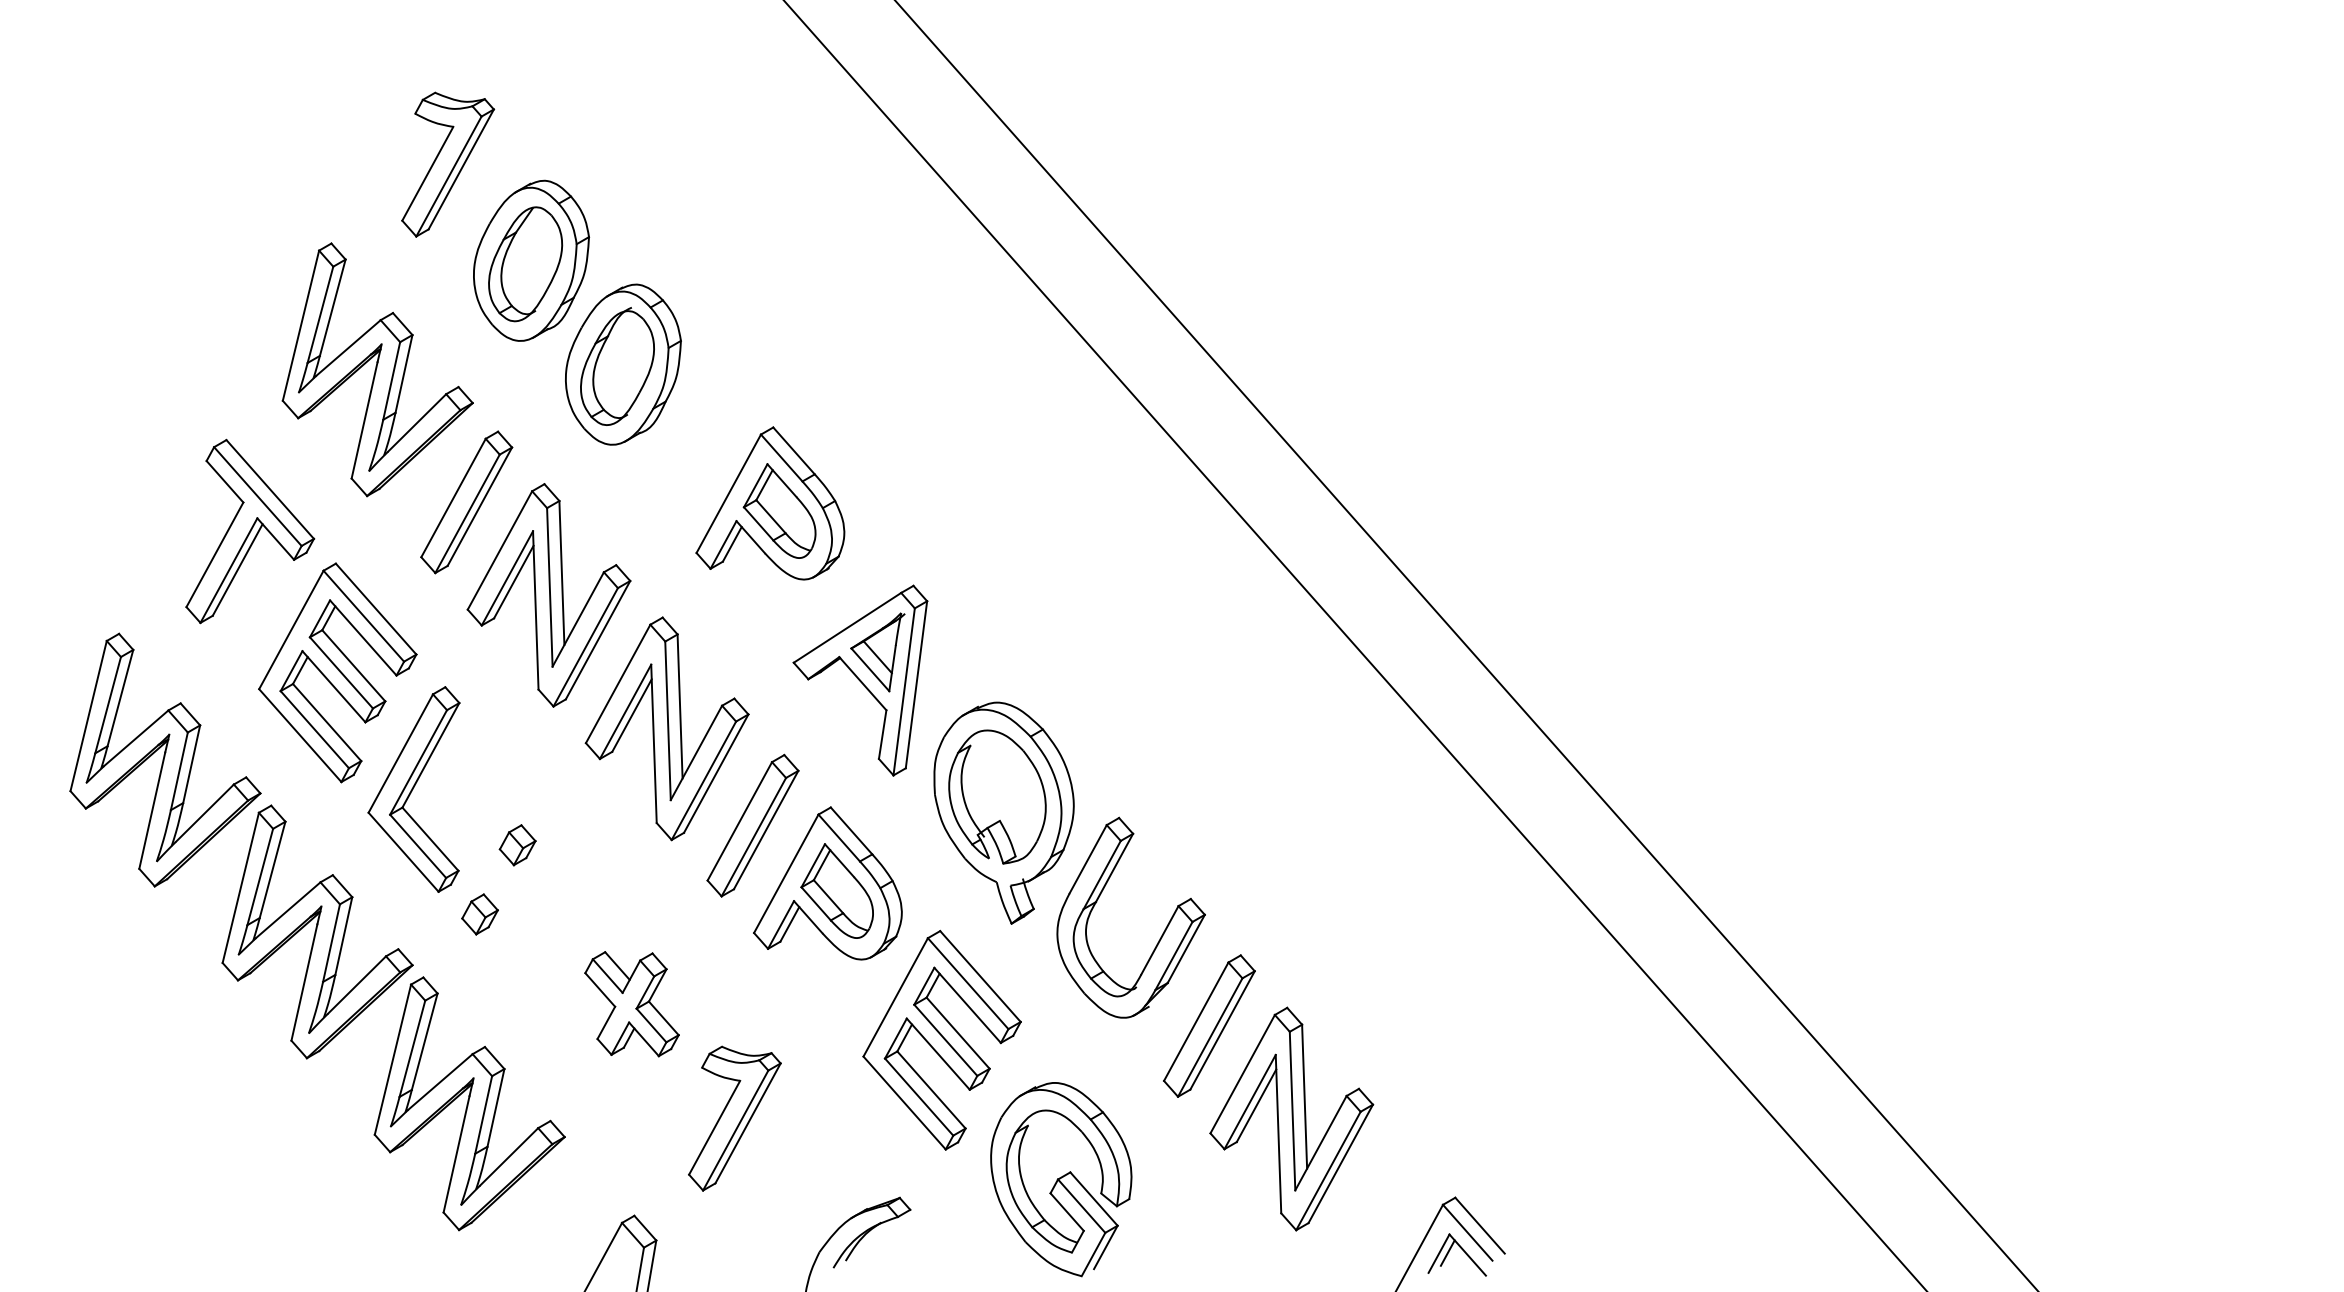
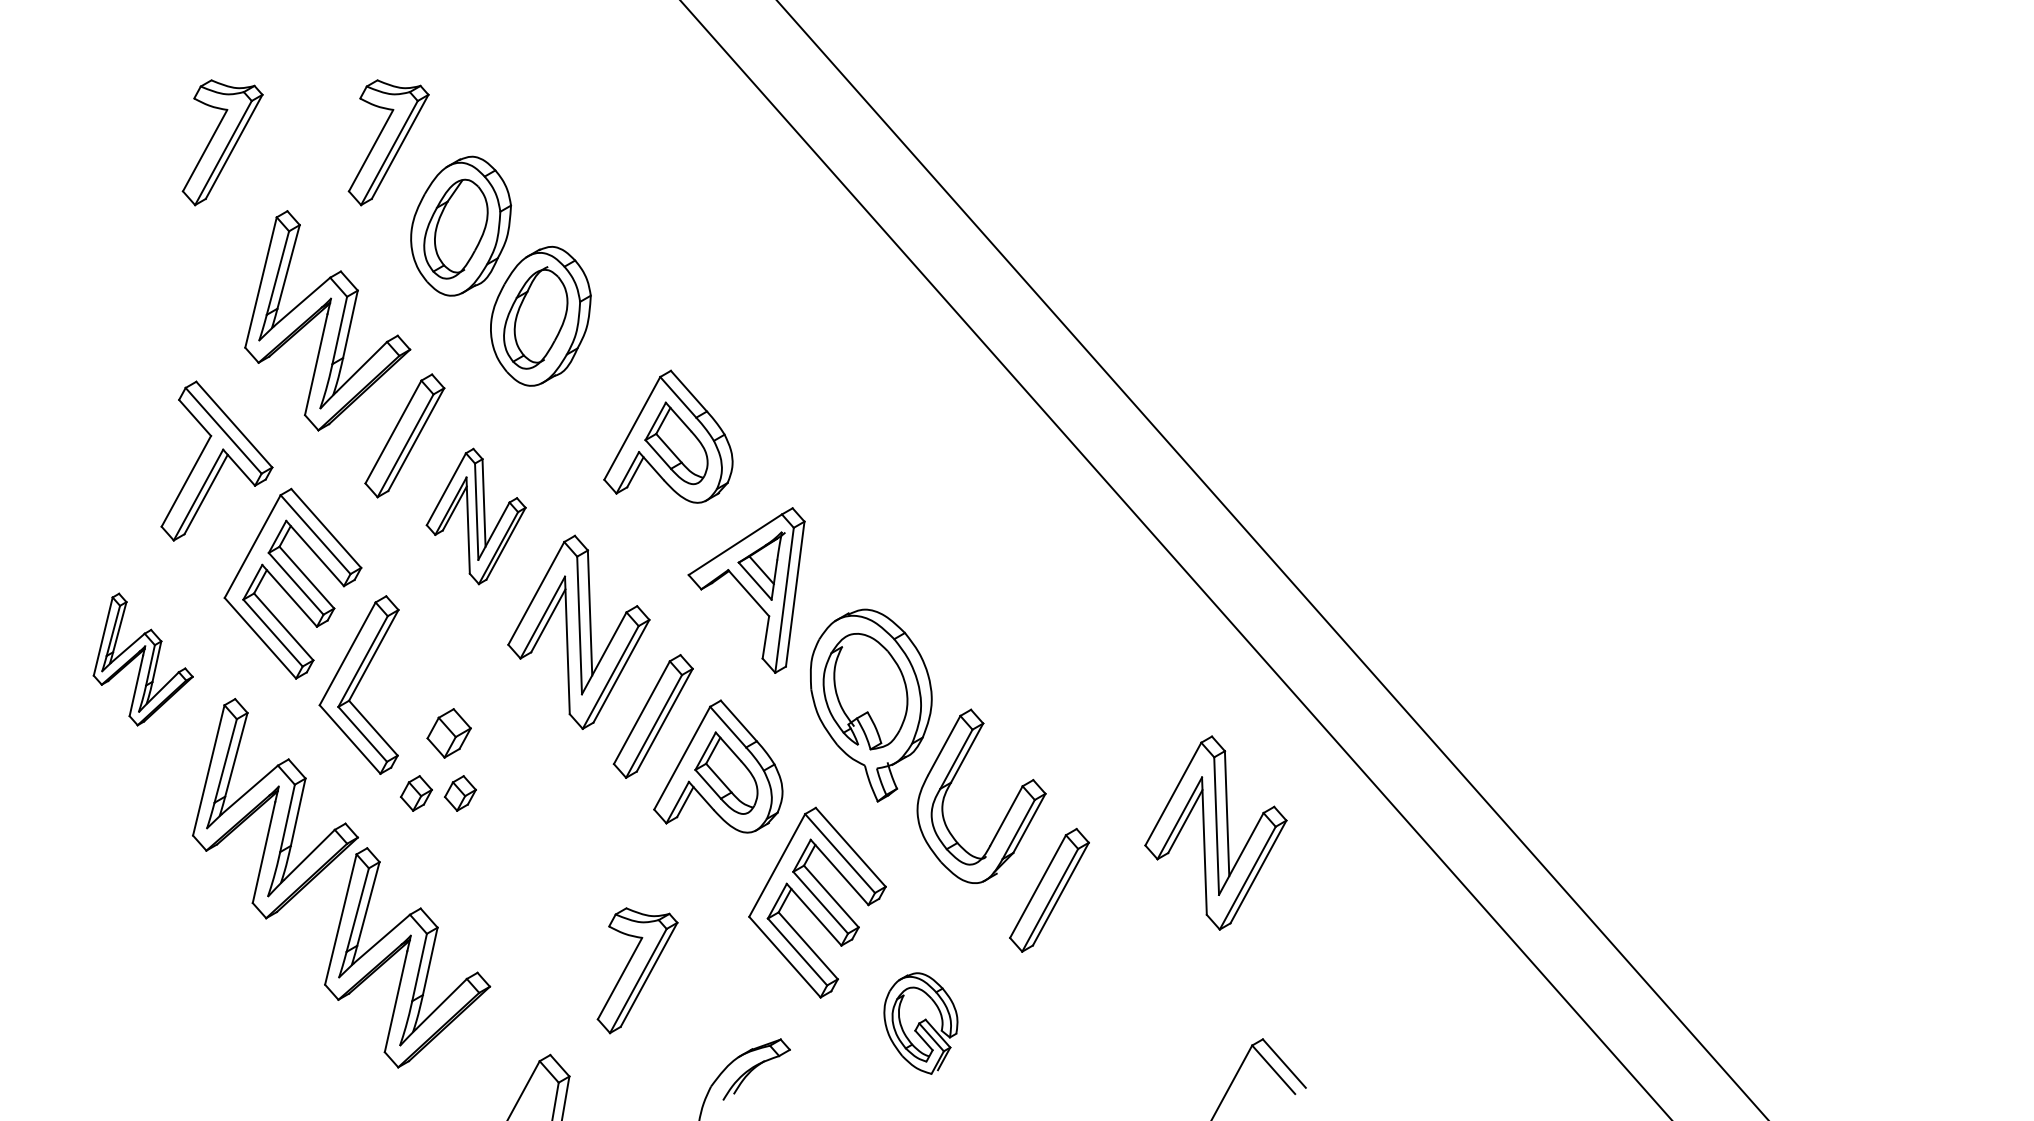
part: (256, 164) -> (222, 142), added
part: (548, 595) -> (475, 516), size x0.7
part: (164, 760) -> (142, 659), size x0.6
part: (516, 845) -> (448, 733), size x1.4
part: (530, 914) -> (460, 793), added
part: (631, 1004) -> (547, 871), removed
part: (1291, 1118) -> (1215, 832), moved
part: (1060, 1179) -> (920, 1023), size x0.6
part: (1464, 1253) -> (1270, 1087), removed

